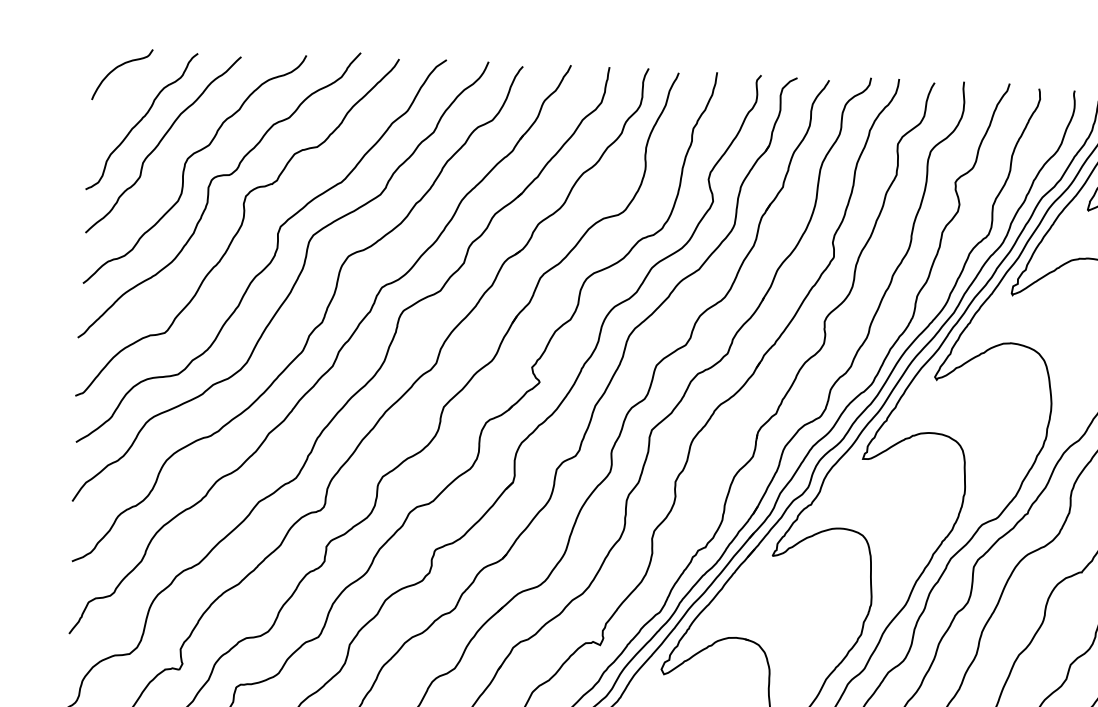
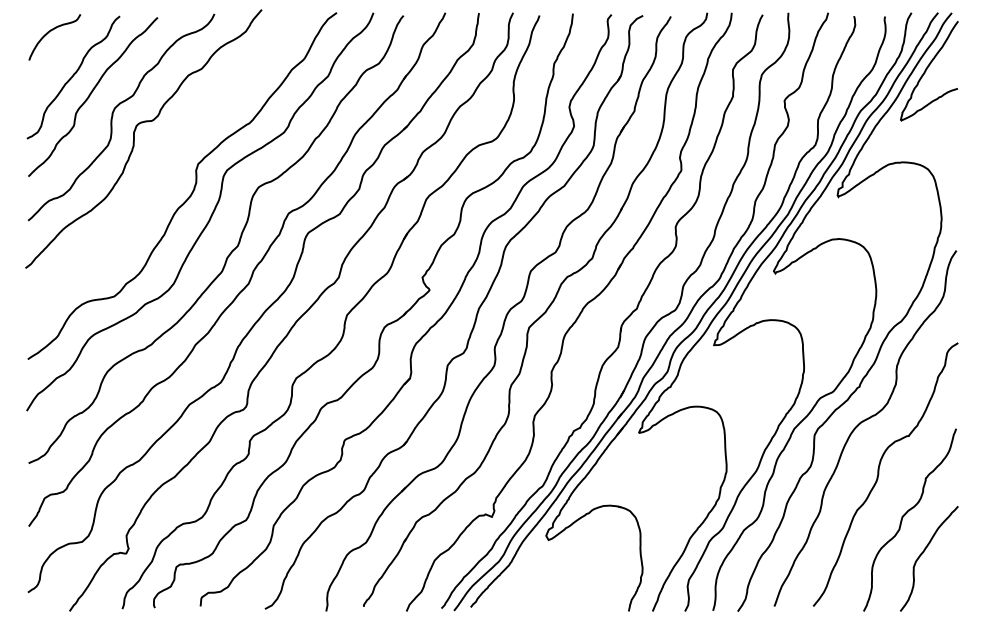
curve: (238, 228) -> (161, 167), removed

